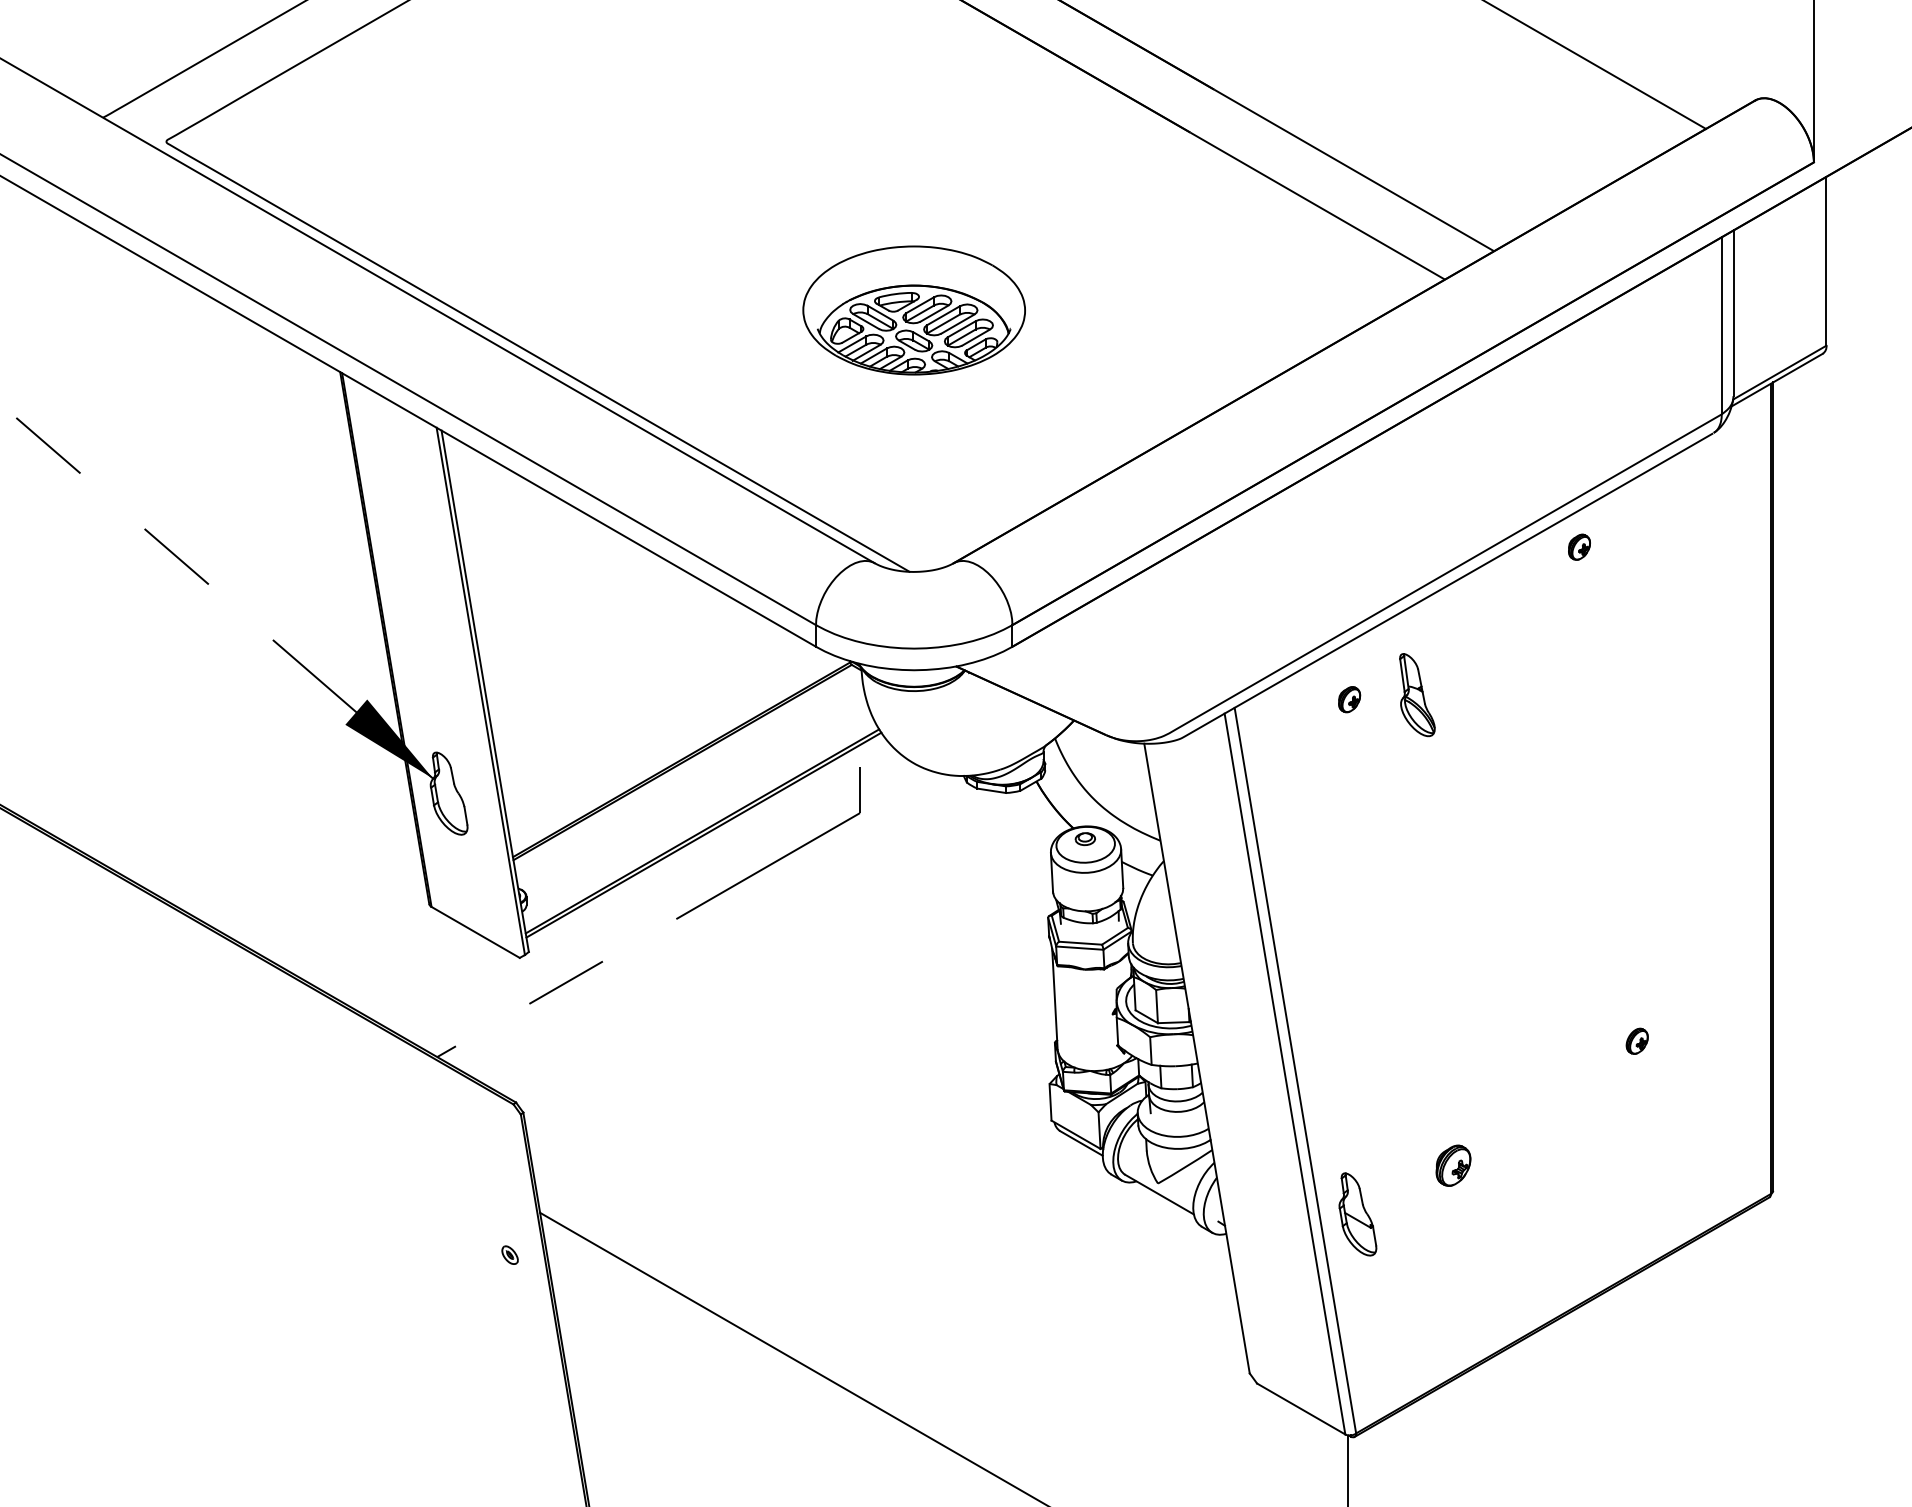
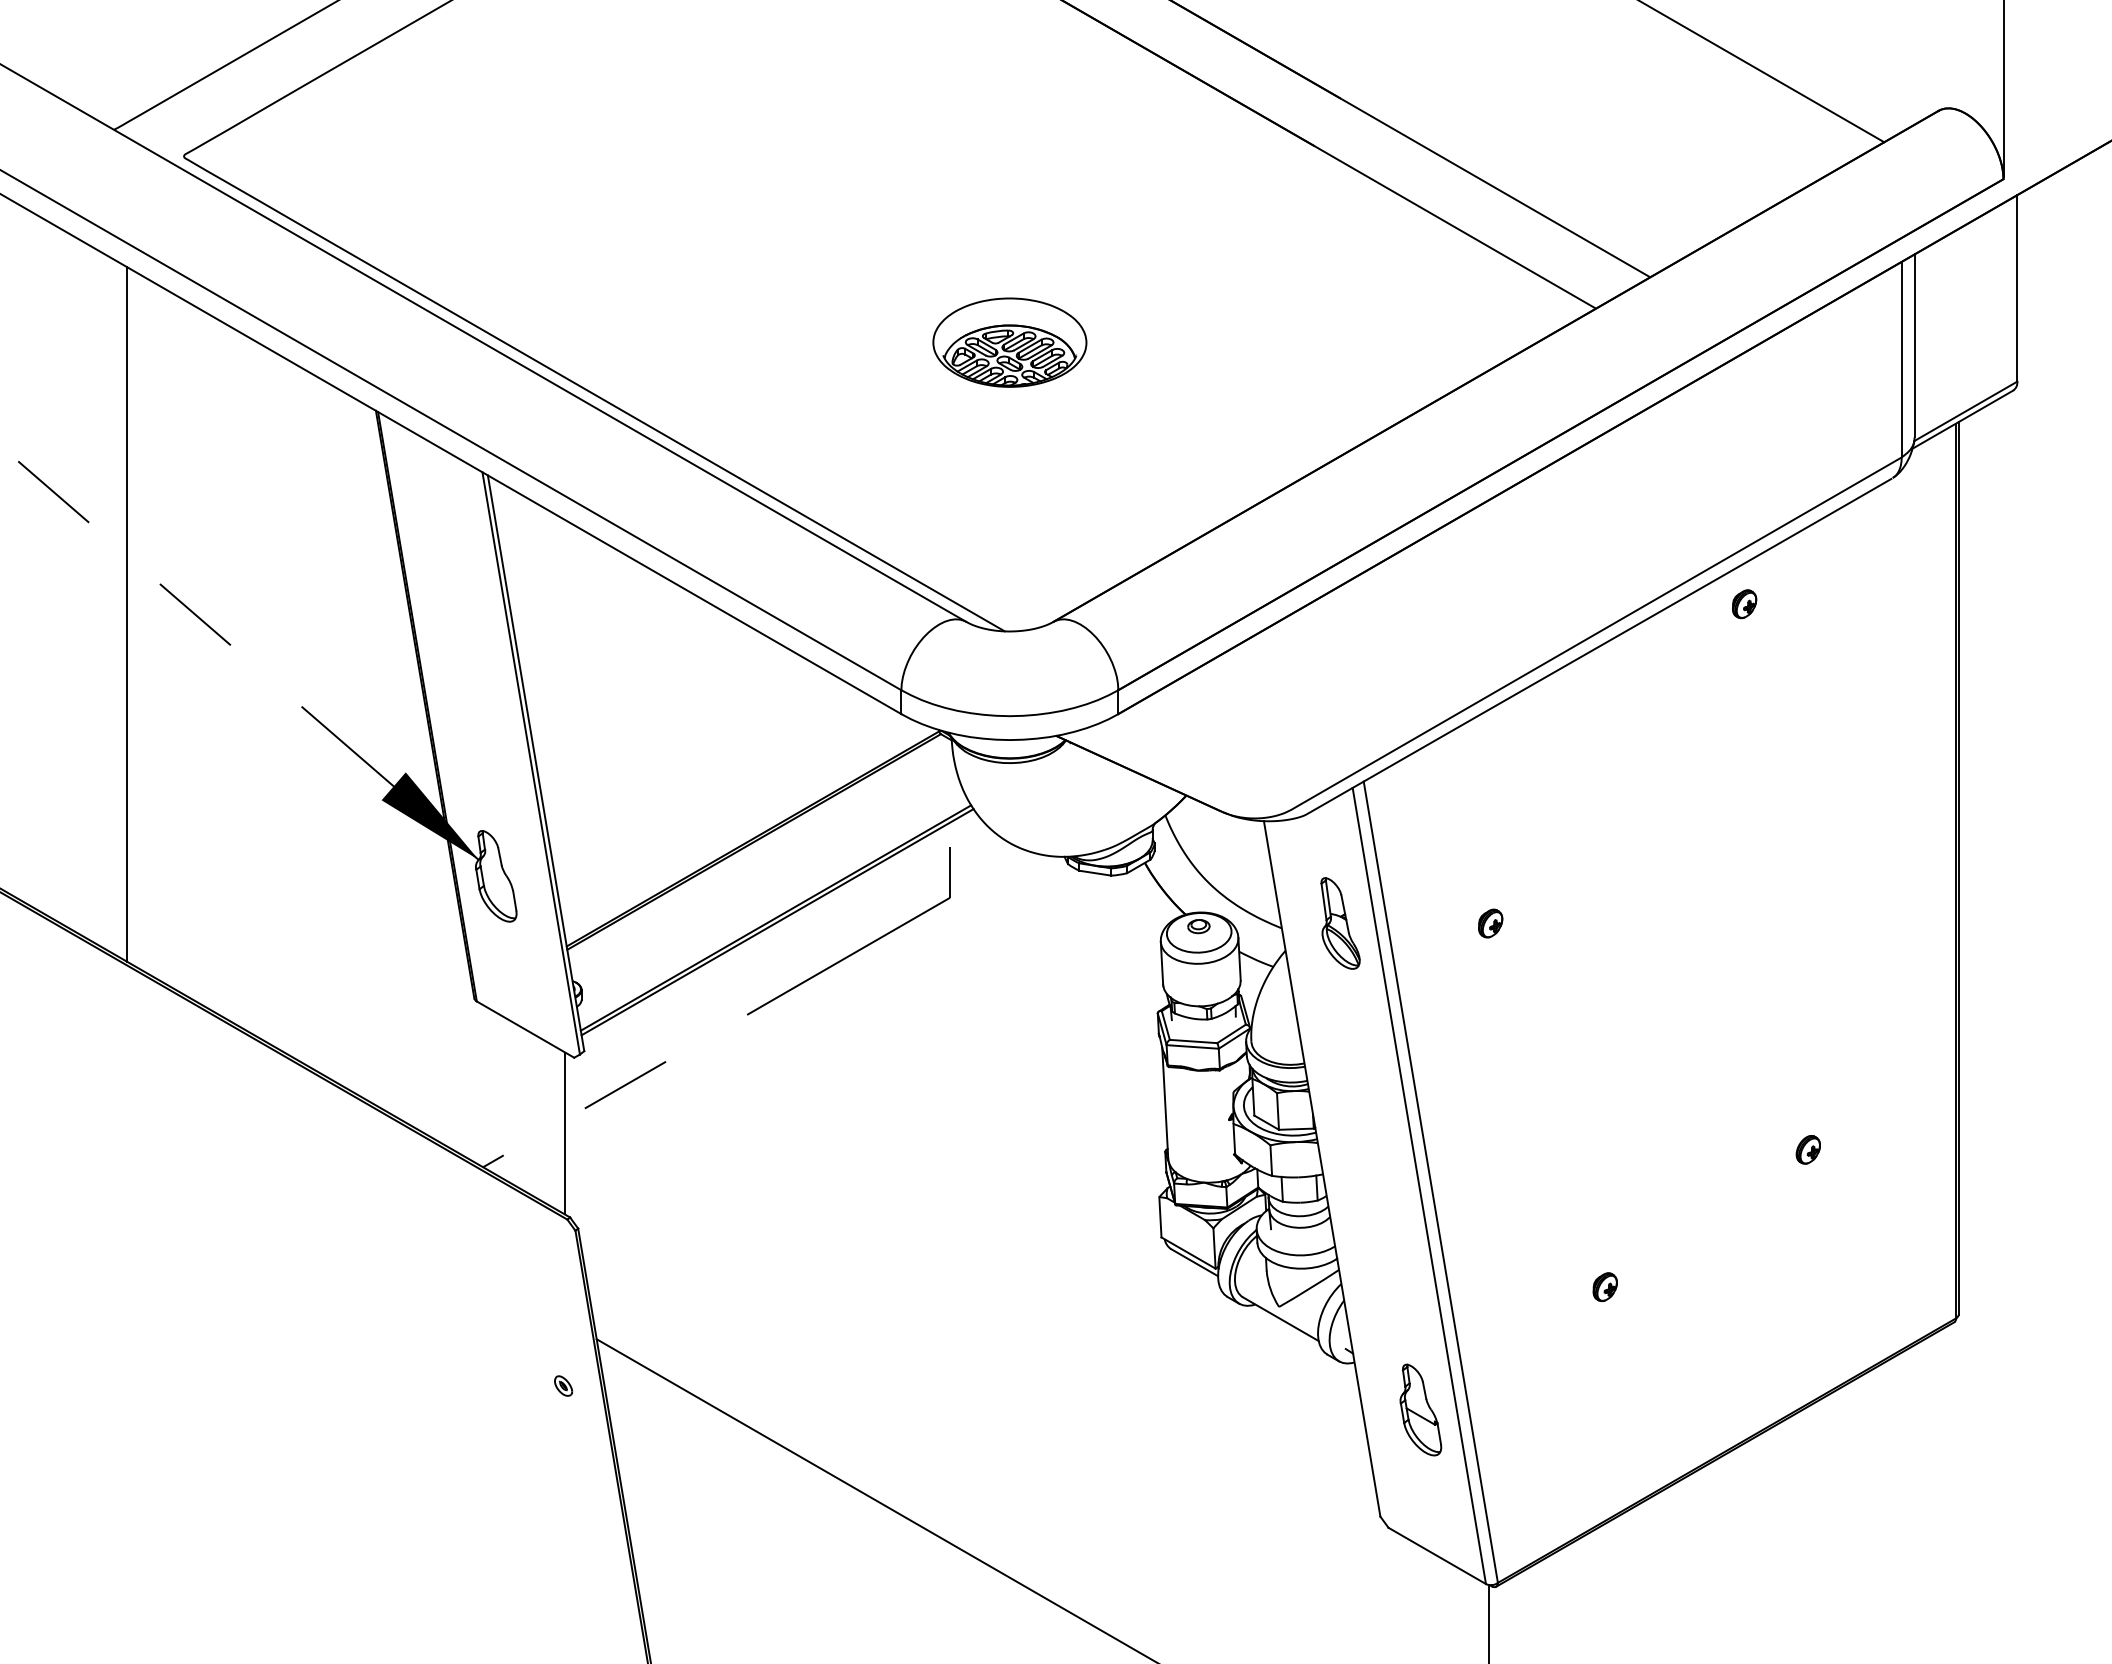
part: (913, 310) -> (1009, 342), size x0.62
line: (114, 555) -> (126, 613), added
part: (1417, 695) -> (1340, 923), moved
part: (1349, 699) -> (1490, 923), moved
line: (510, 1026) -> (564, 1133), added
part: (1452, 1165) -> (1604, 1286), size x0.62
part: (1357, 1213) -> (1420, 1409), moved

